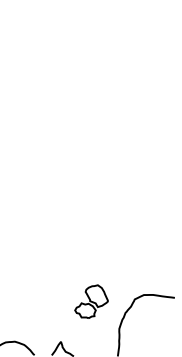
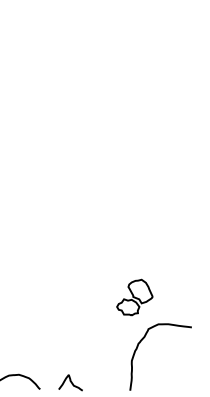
part: (91, 301) -> (134, 297), moved

